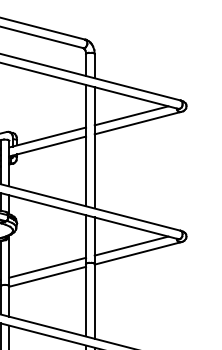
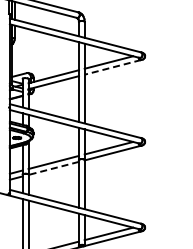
line: (136, 123) -> (112, 67), solid -> dashed
line: (47, 276) -> (53, 168), solid -> dashed

